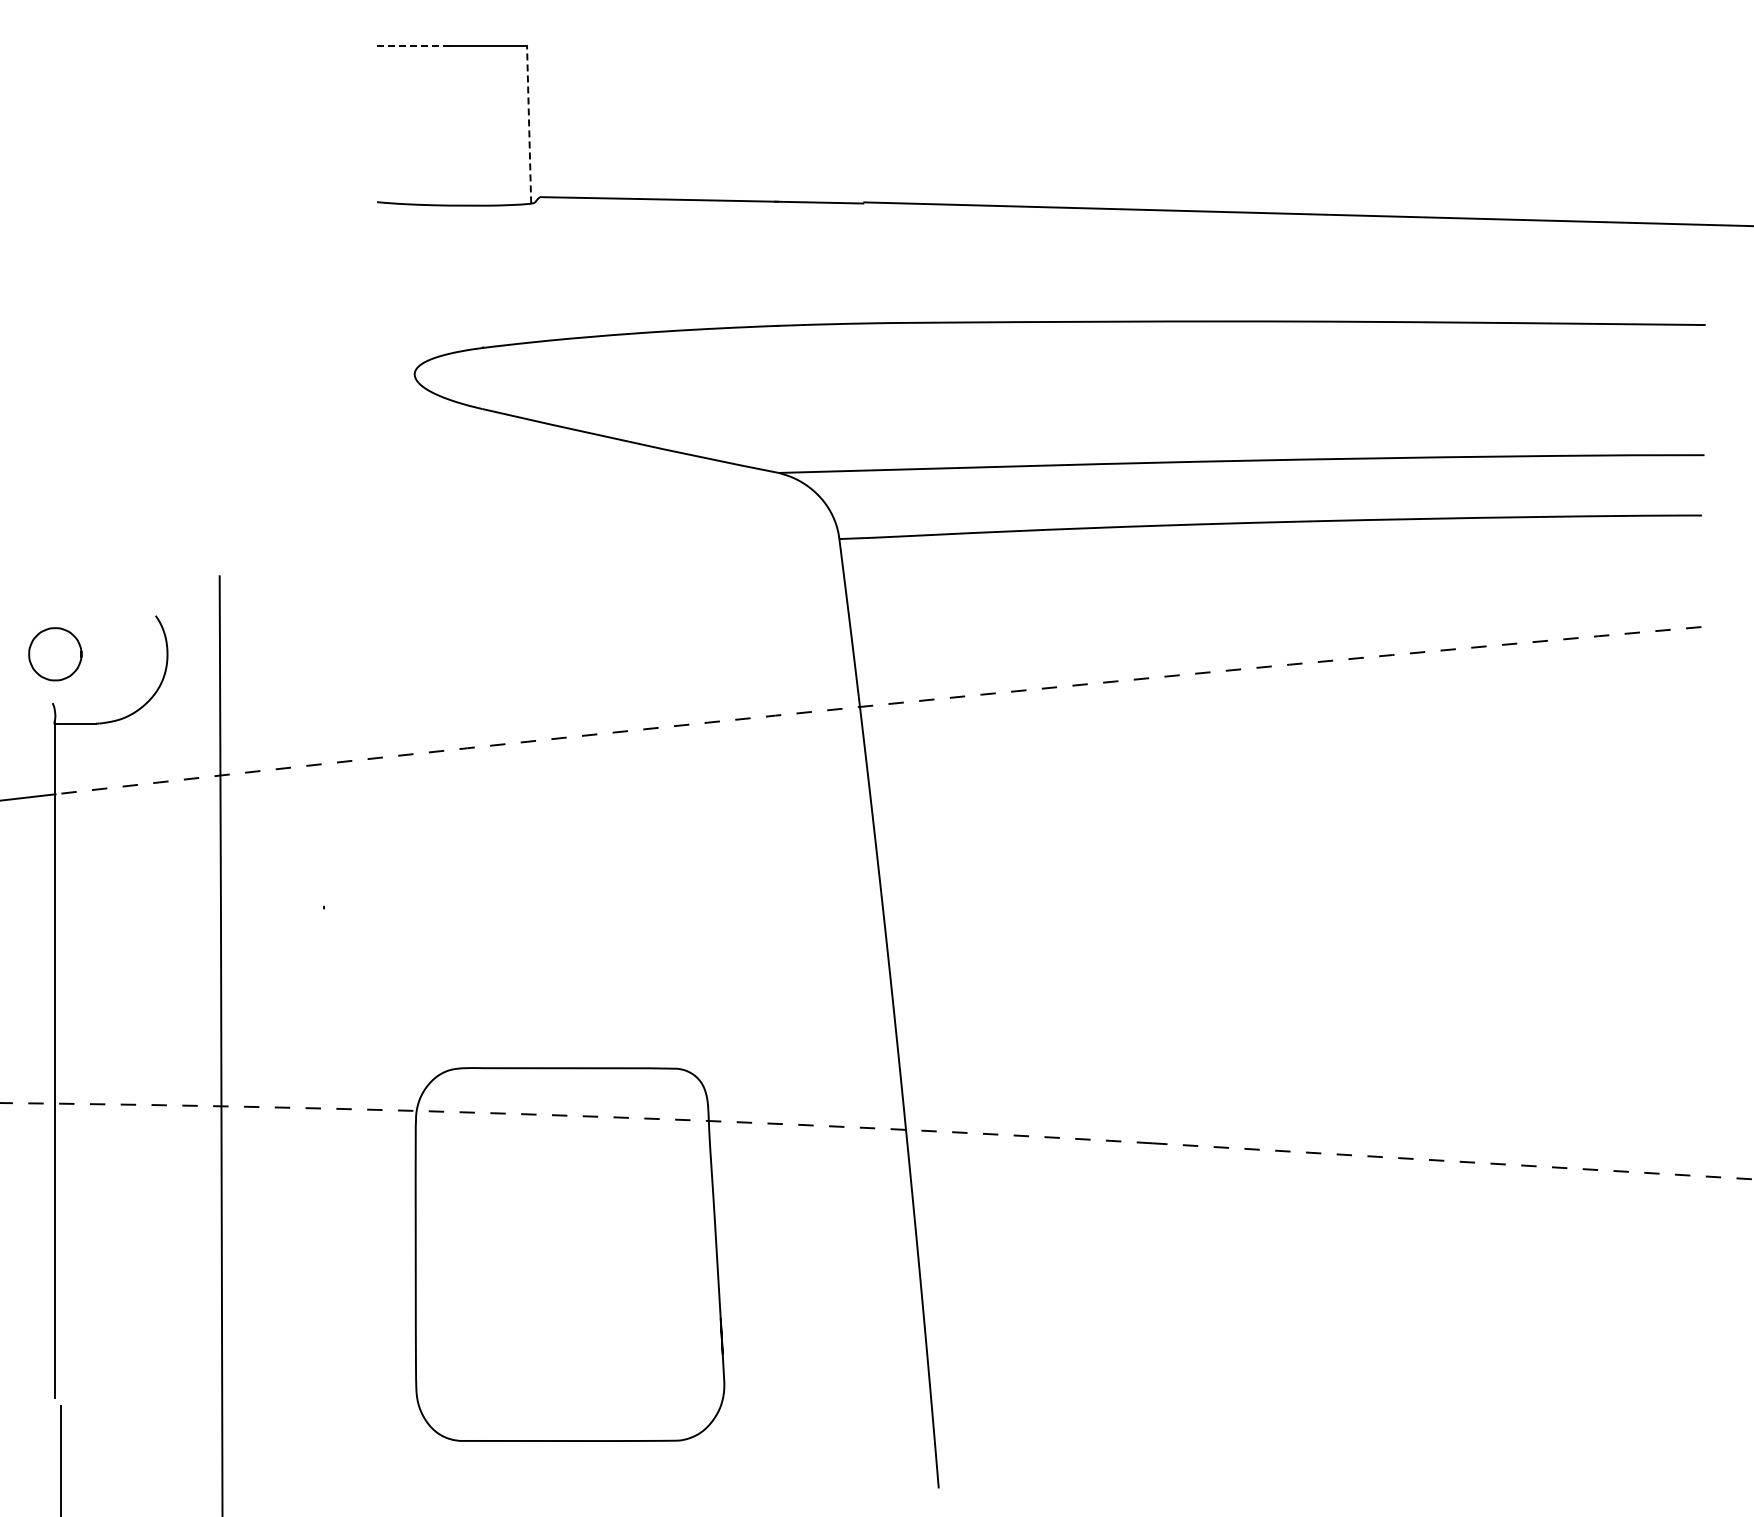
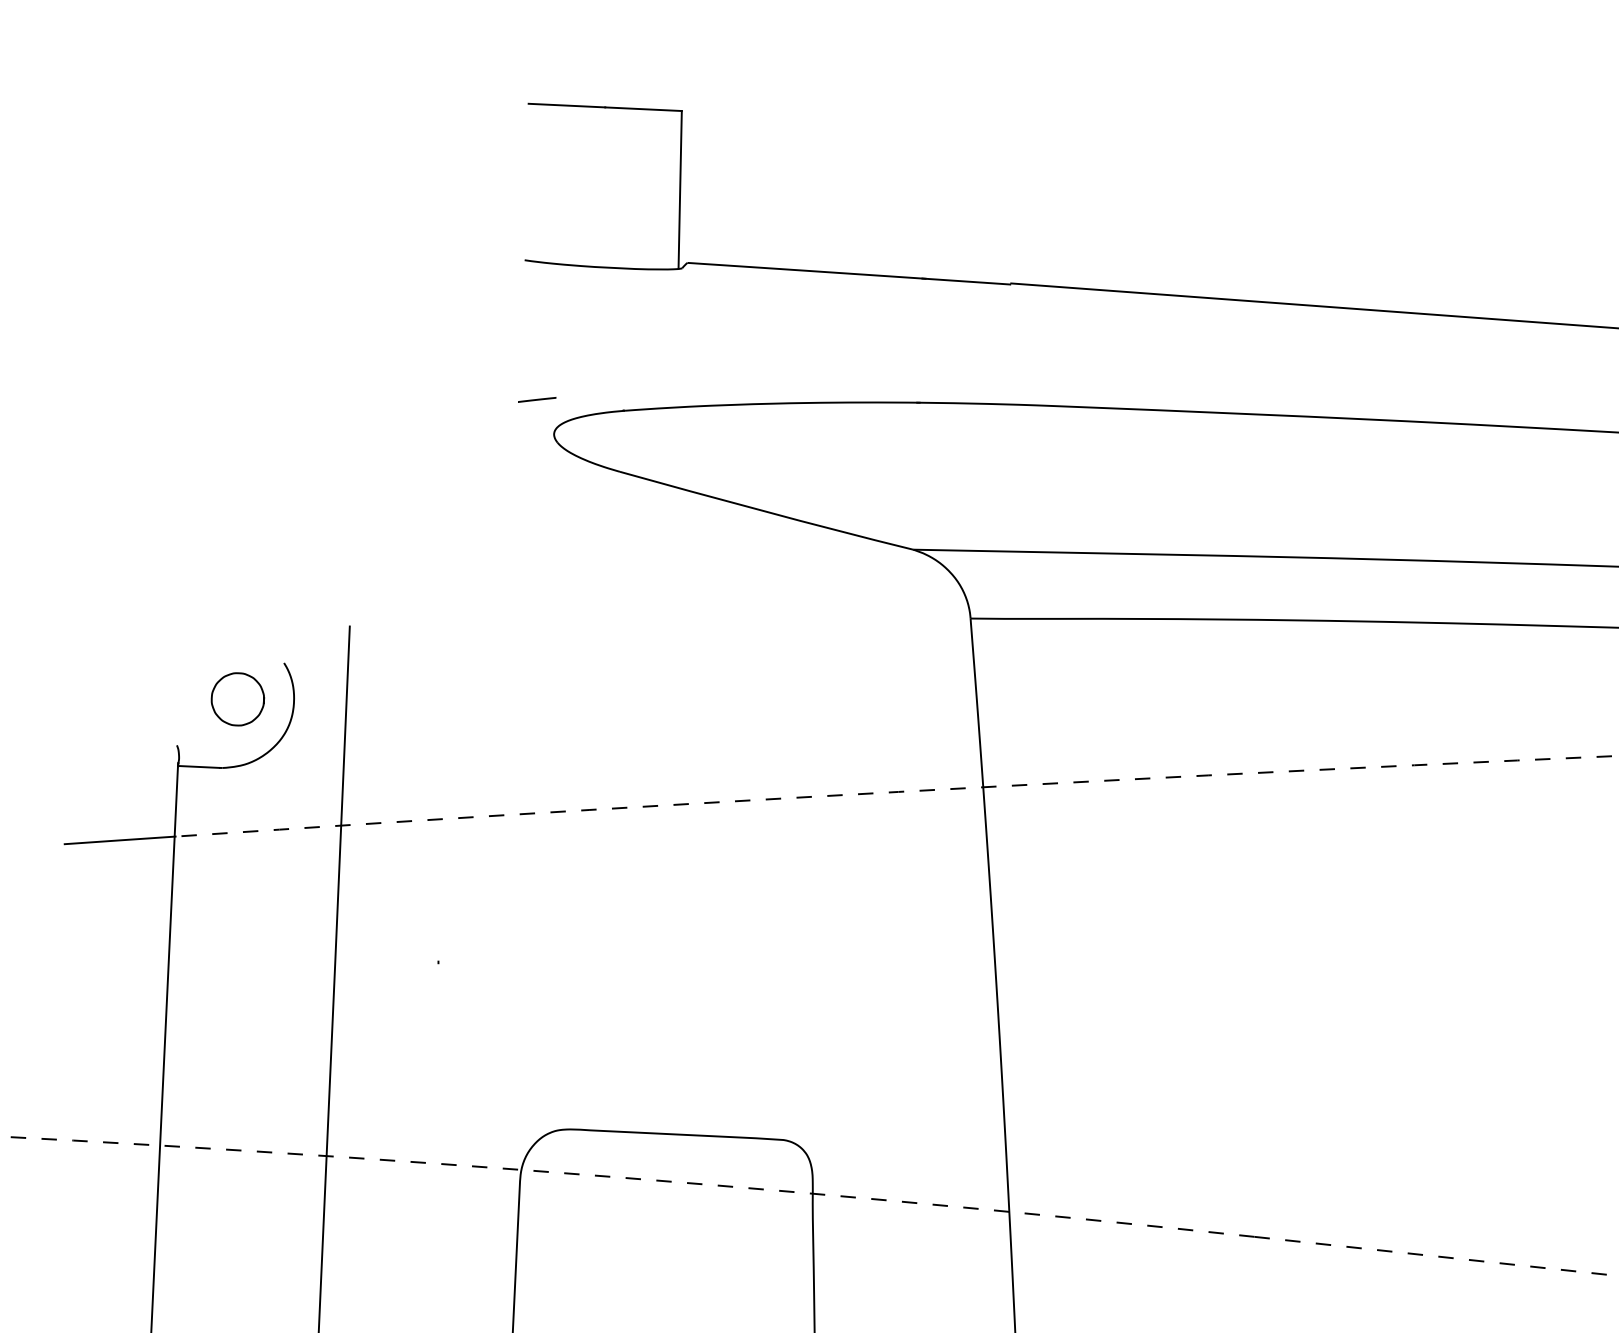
line: (411, 45) -> (566, 105), dashed -> solid
line: (529, 124) -> (680, 189), dashed -> solid
line: (396, 340) -> (537, 399), added
curve: (77, 665) -> (259, 711), moved

